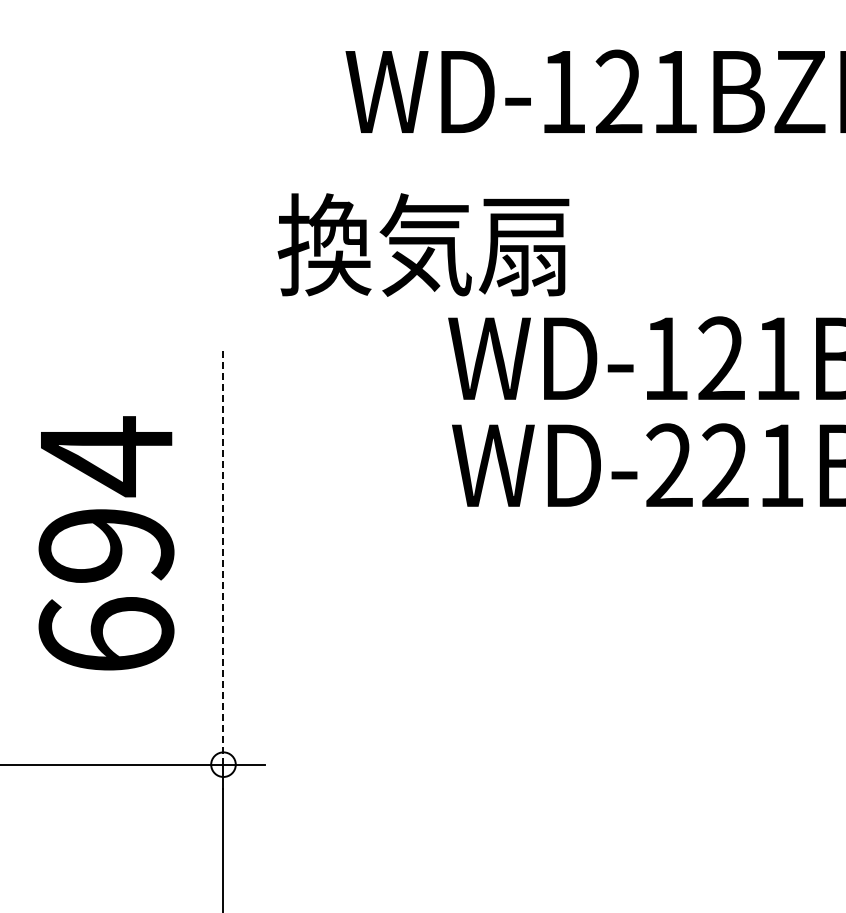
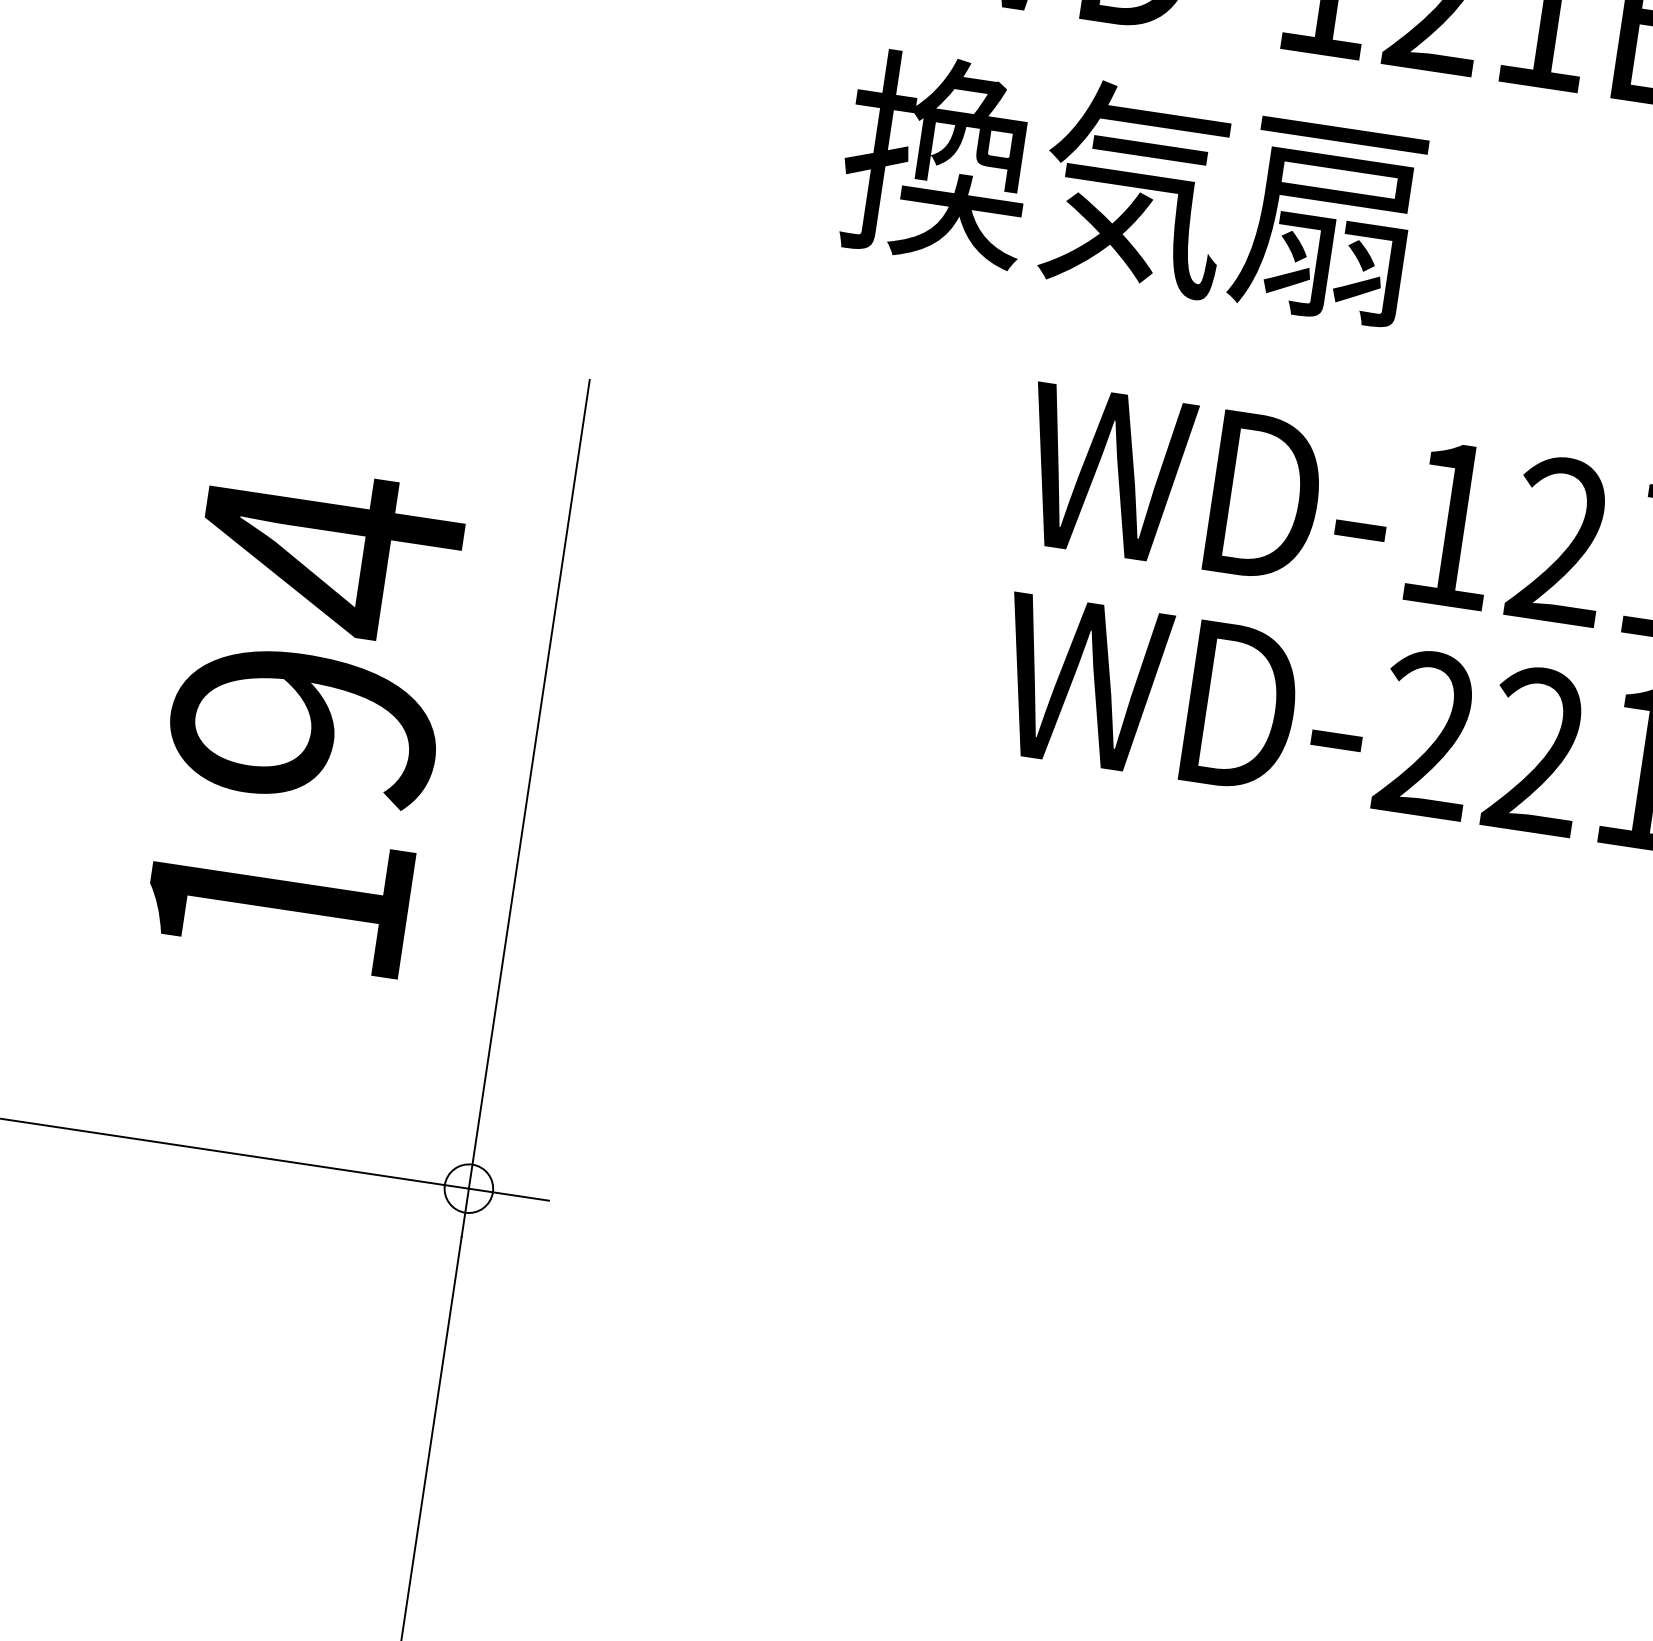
text: (423, 244) -> (1131, 187), moved
line: (223, 557) -> (529, 784), dashed -> solid
text: (106, 633) -> (278, 898), 694 -> 194

